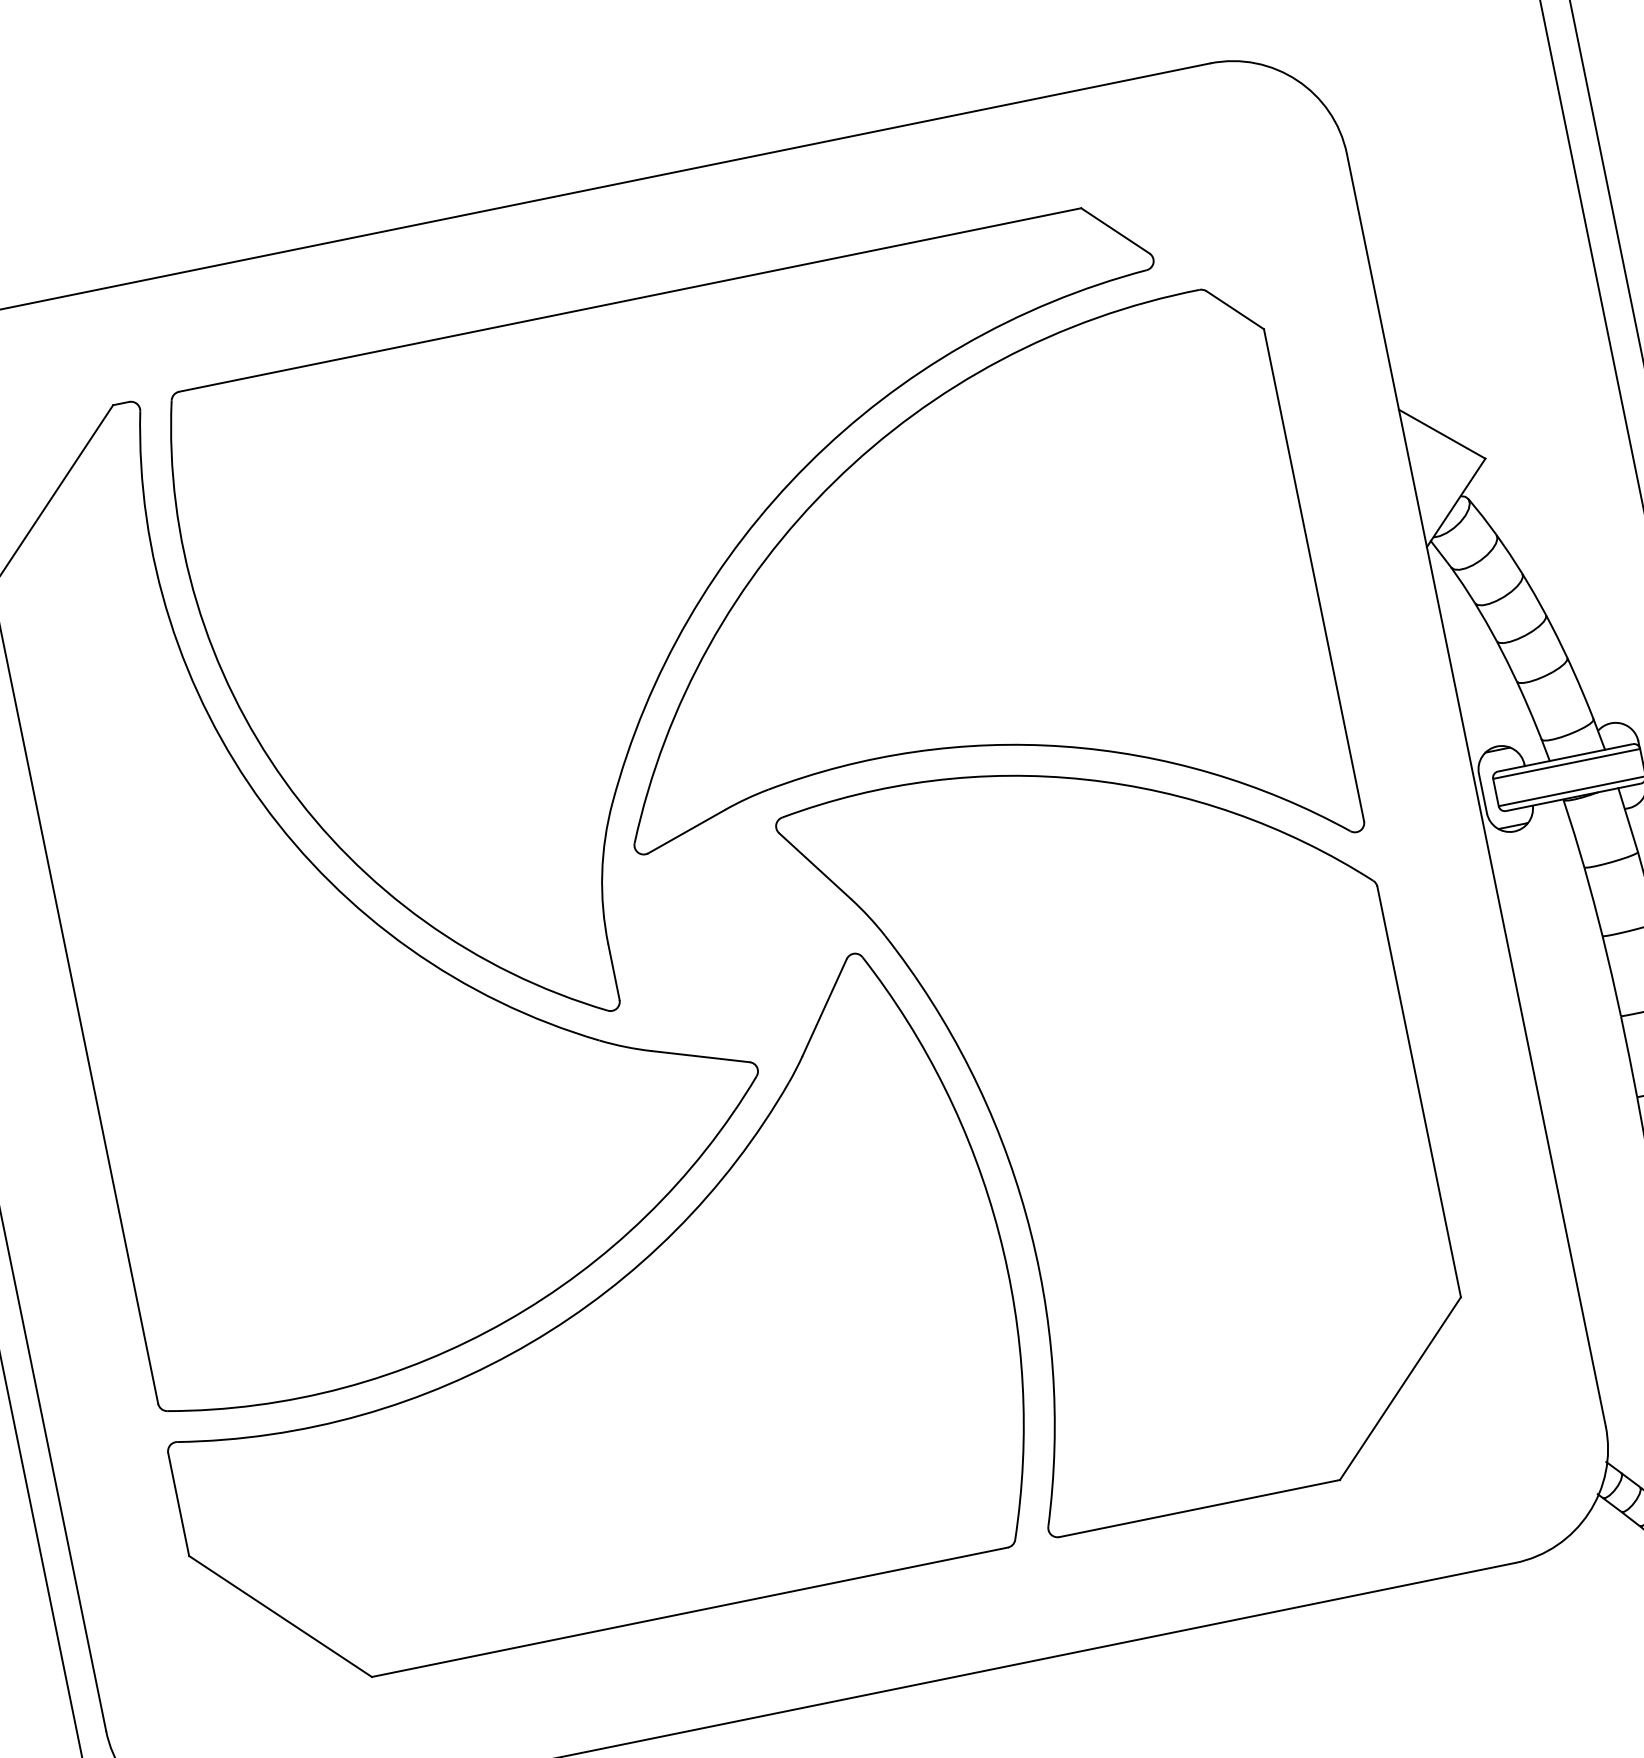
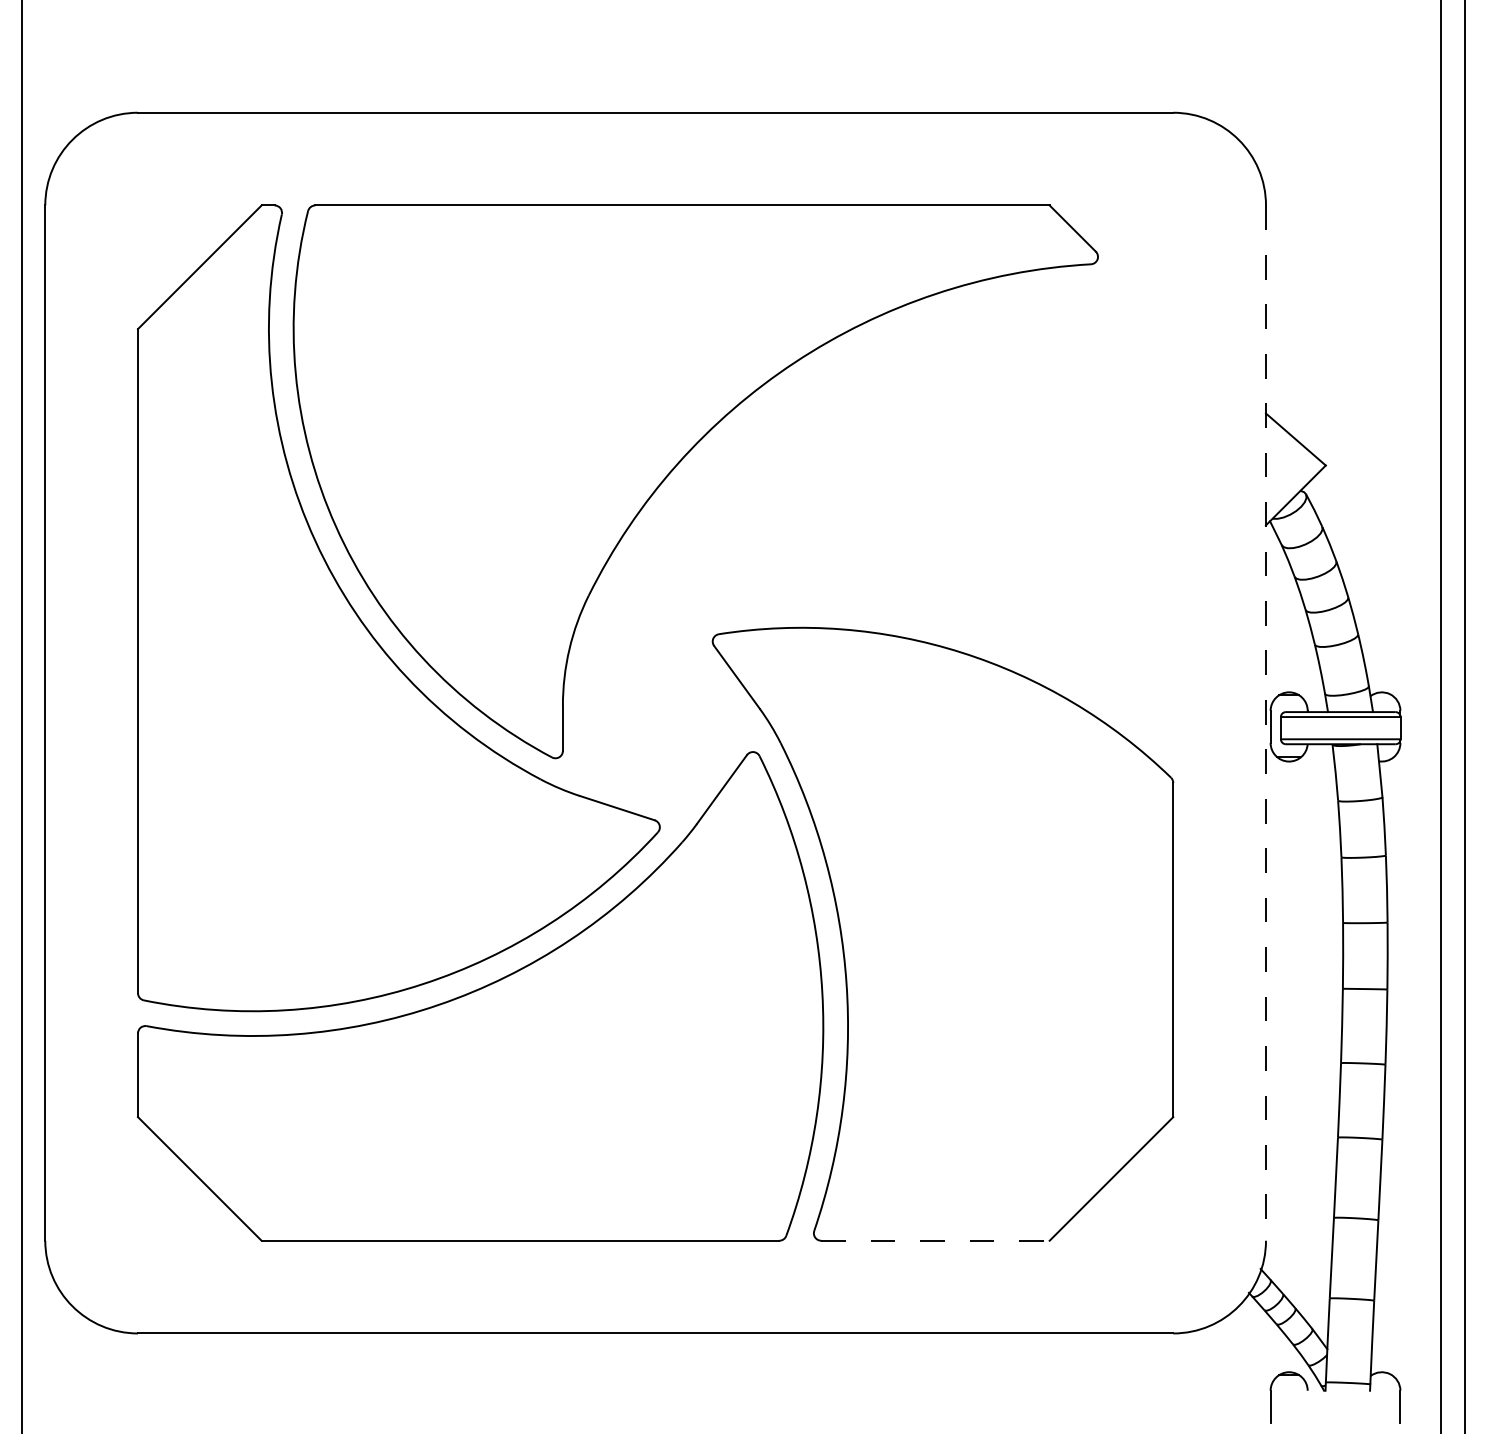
part: (957, 626) -> (886, 512), removed
line: (1477, 790) -> (1266, 723), solid -> dashed
line: (1199, 1508) -> (935, 1240), solid -> dashed

